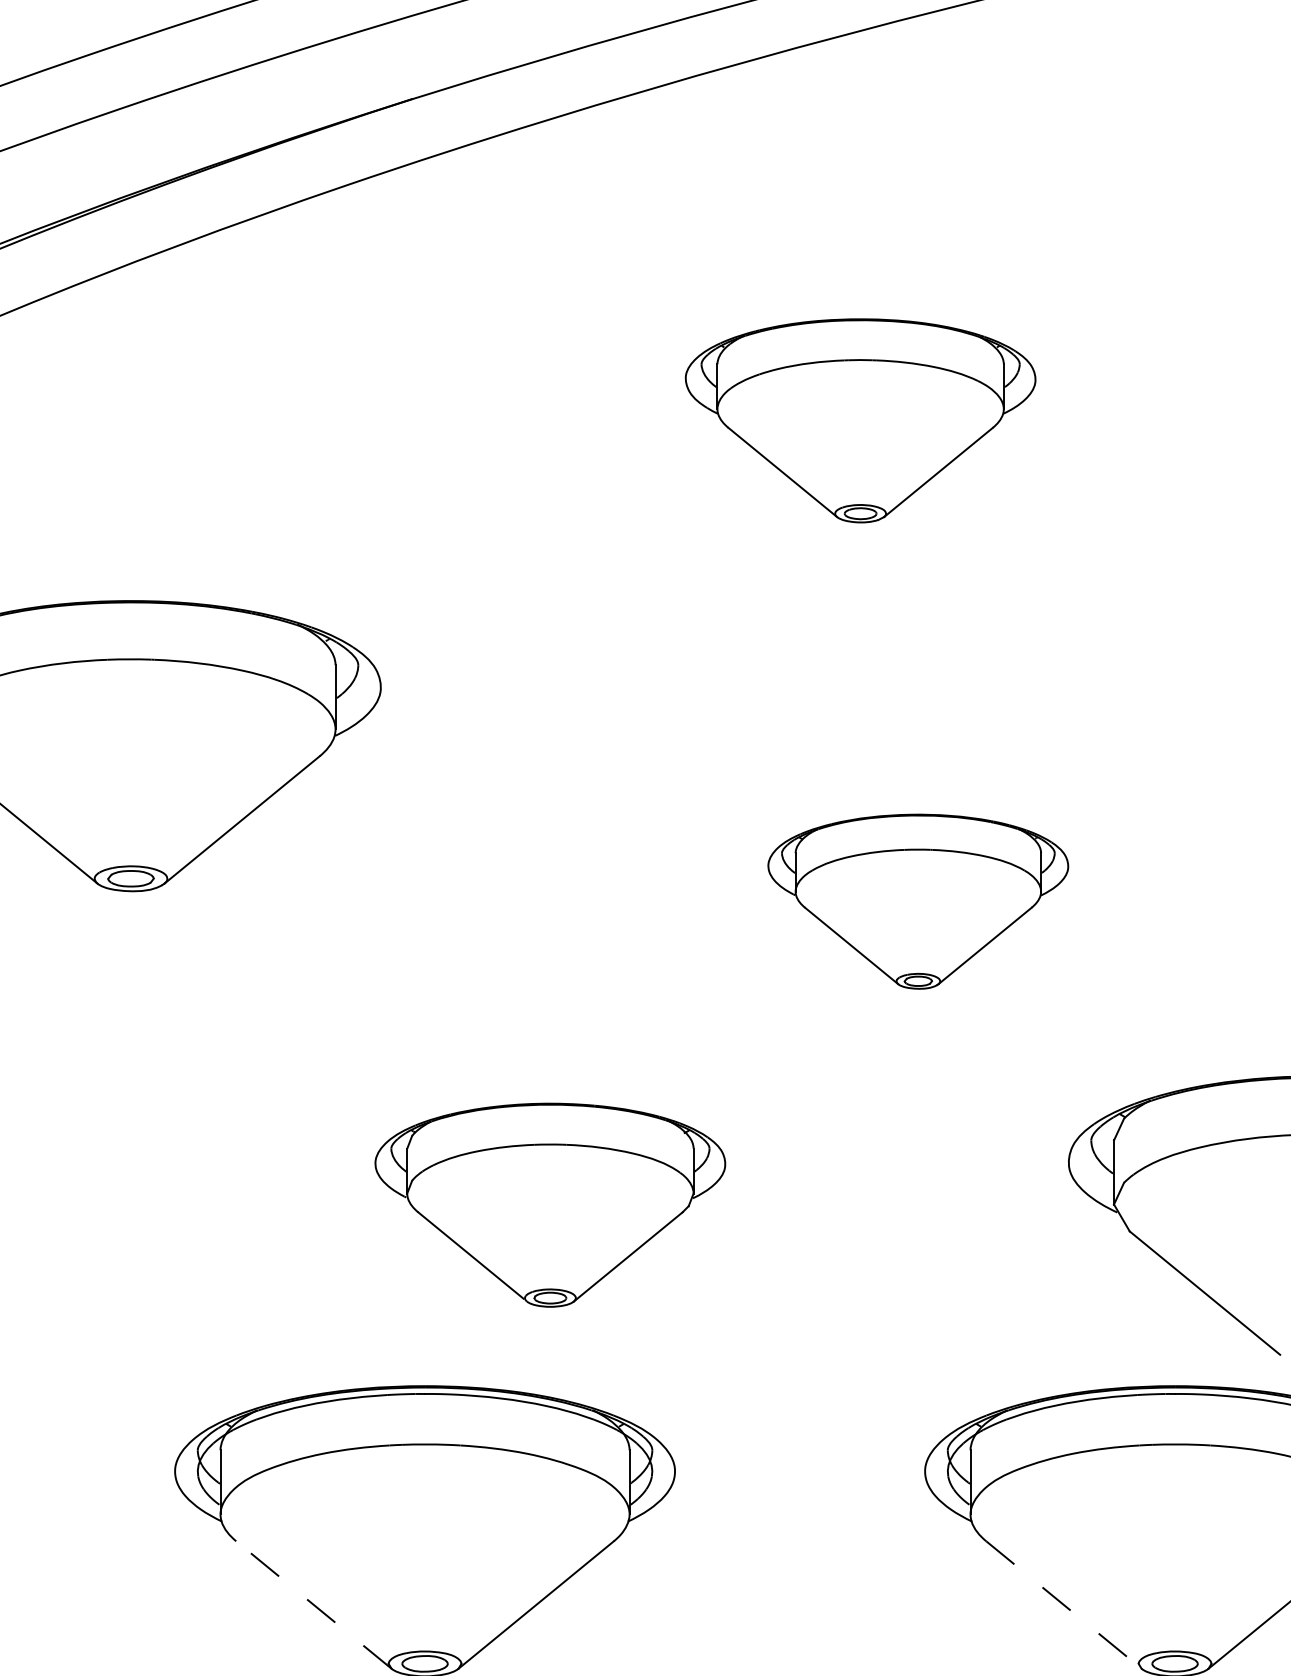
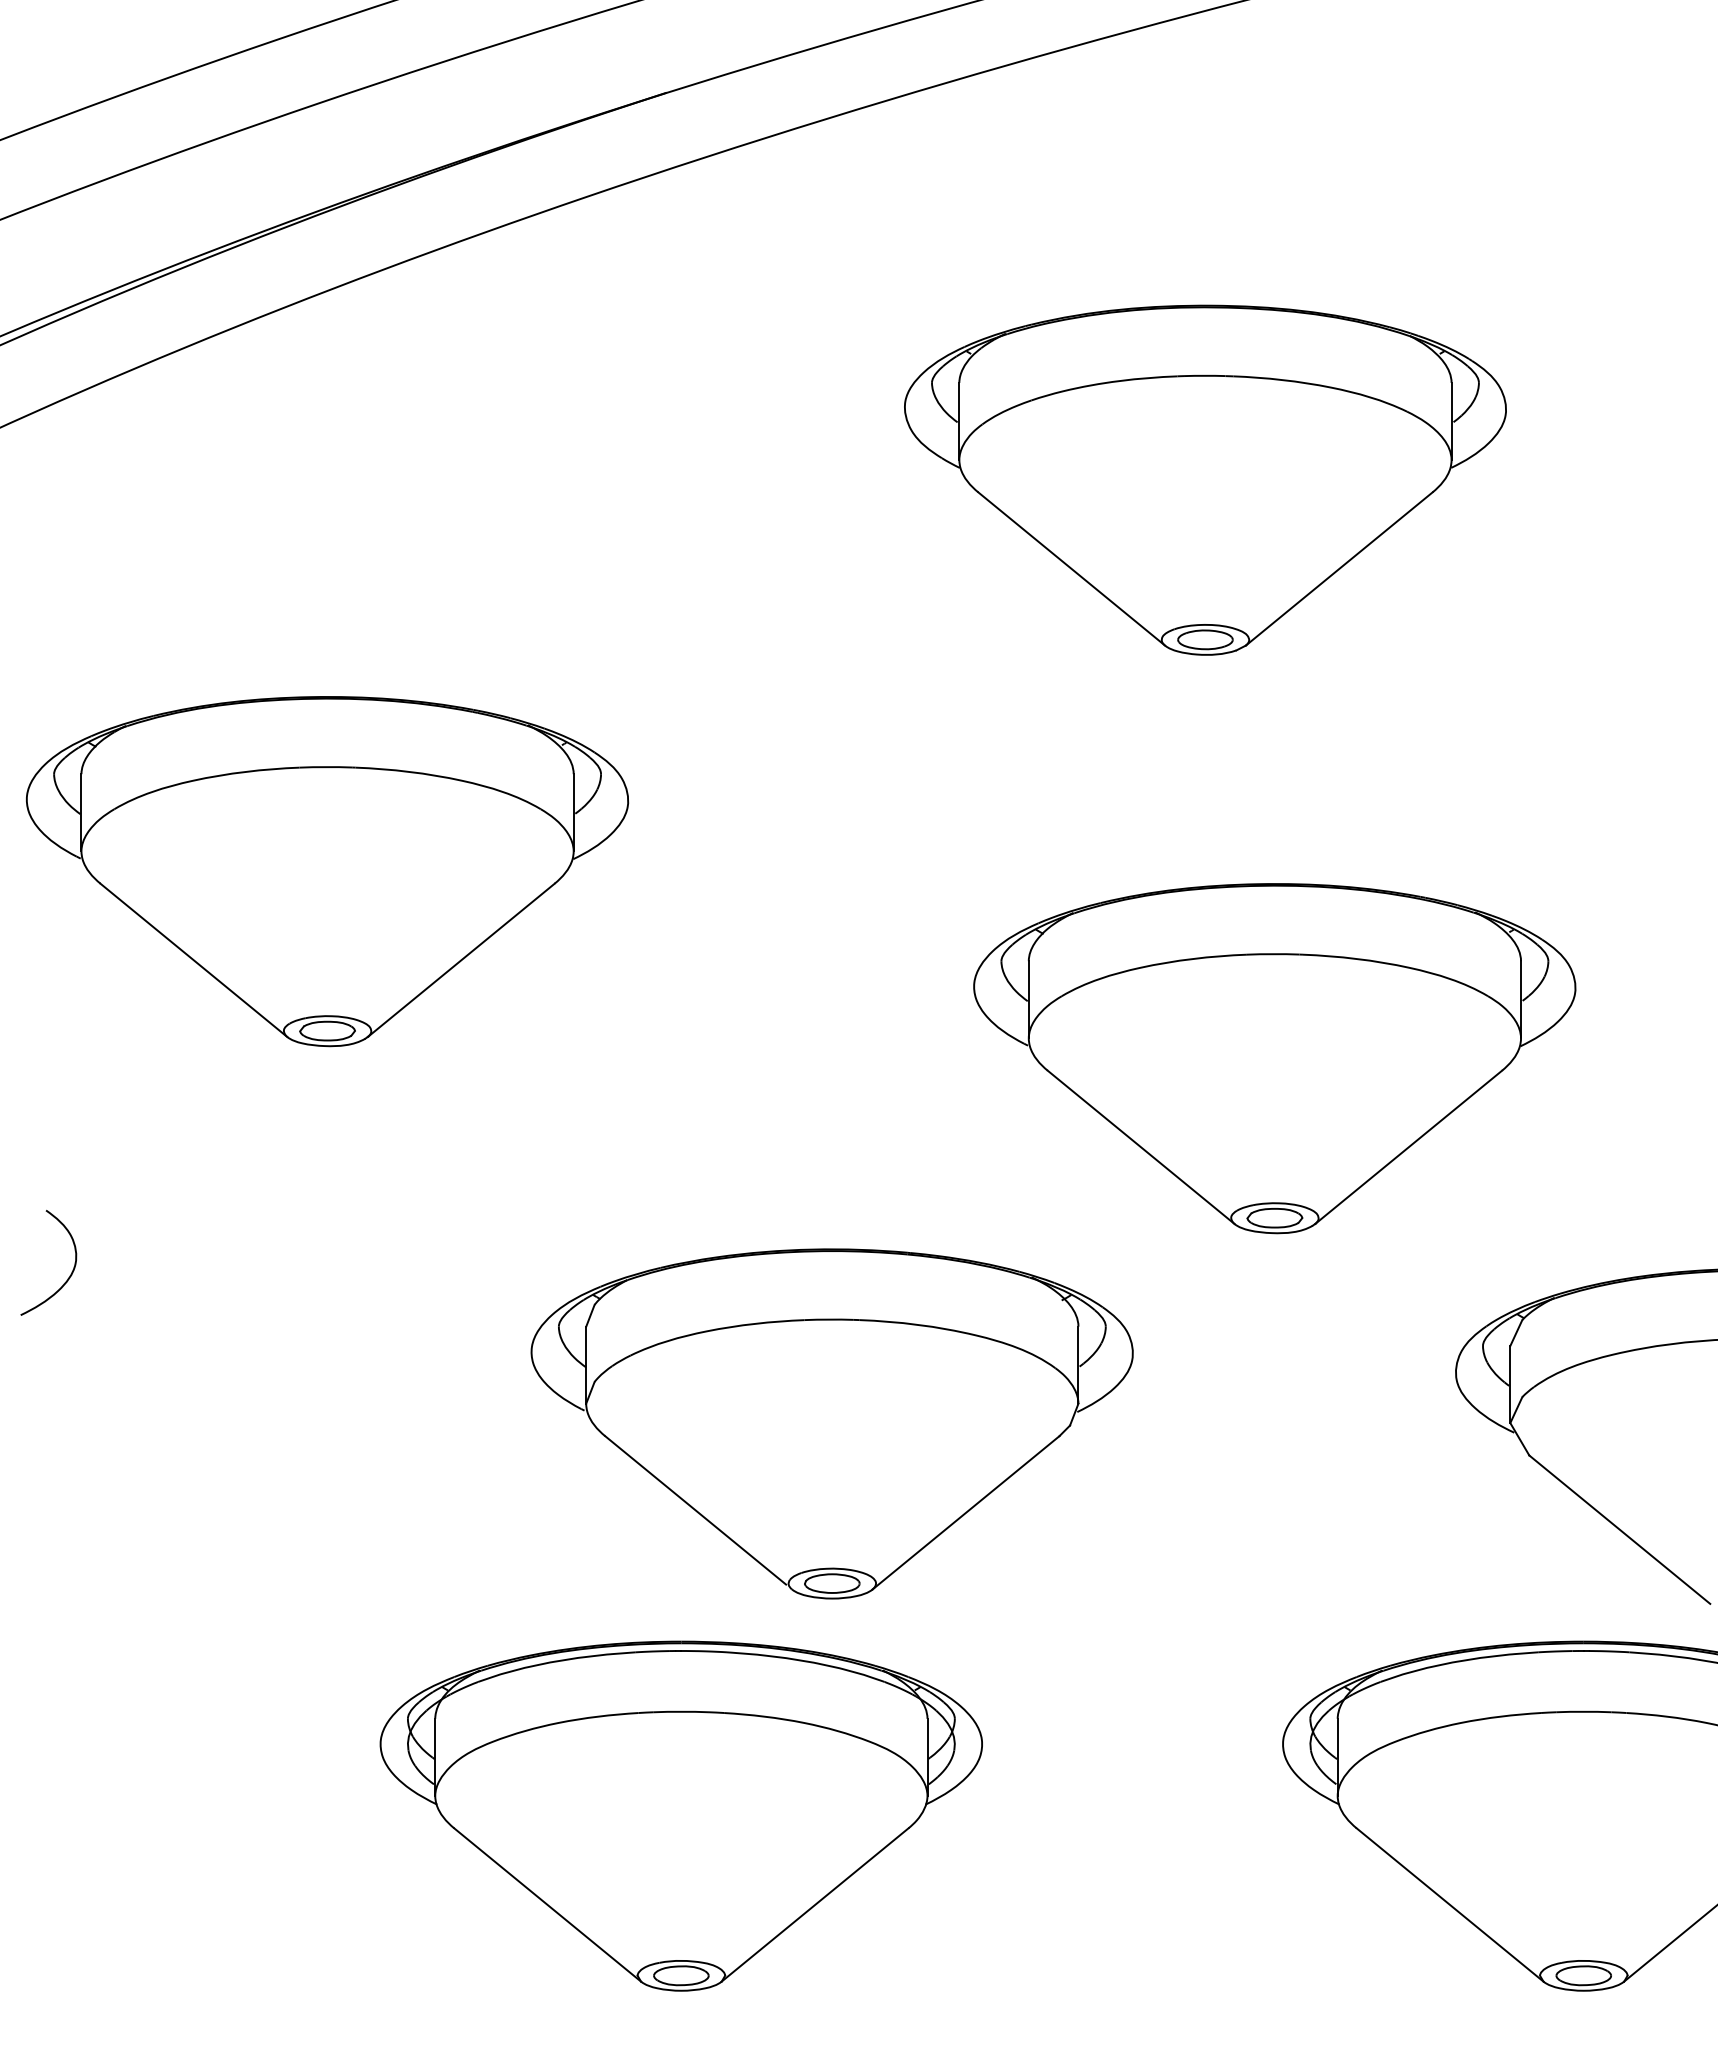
part: (860, 420) -> (1205, 479), size x1.43
part: (918, 901) -> (1274, 1058), size x1.67
part: (549, 1204) -> (831, 1423), size x1.43
line: (313, 1604) -> (547, 1904), dashed -> solid
line: (1064, 1604) -> (1450, 1904), dashed -> solid

